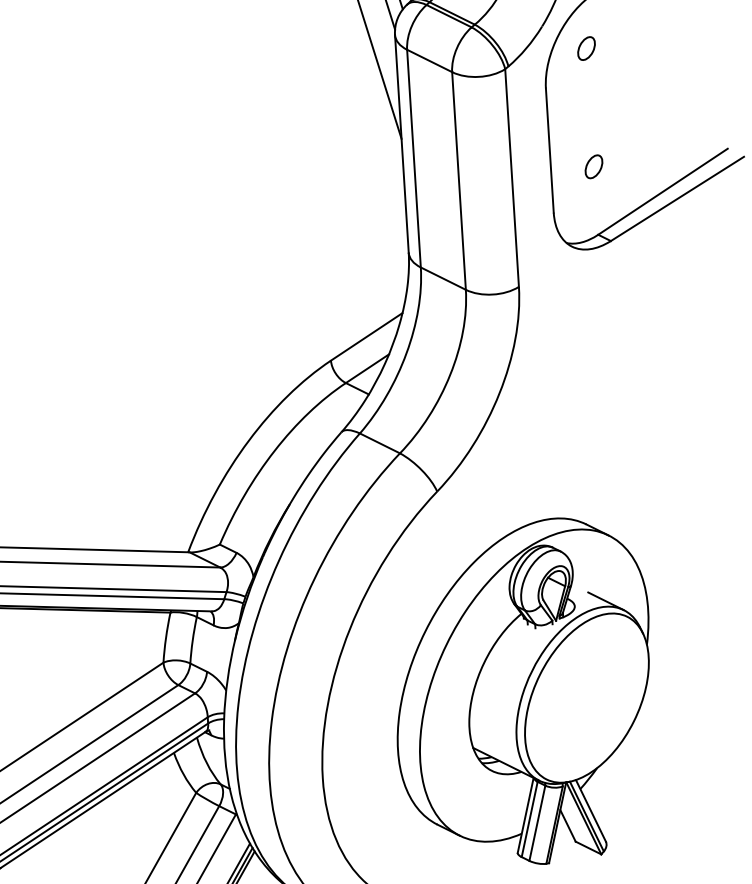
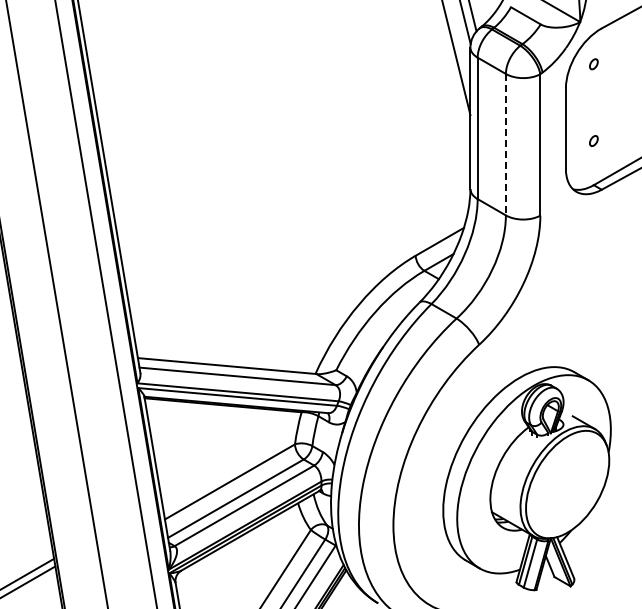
part: (586, 49) -> (593, 64), size x0.7
part: (593, 166) -> (593, 140), size x0.7
line: (458, 180) -> (505, 144), solid -> dashed

